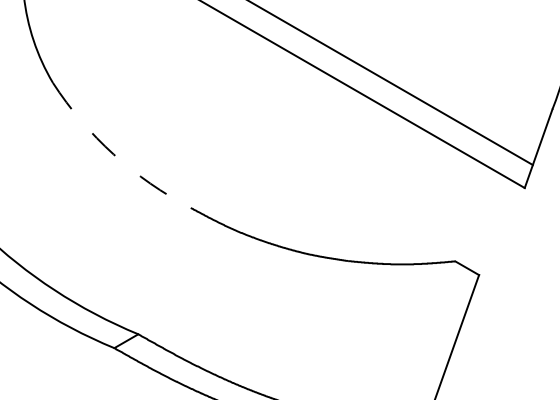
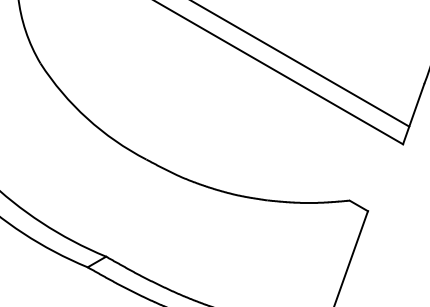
arc: (114, 154) -> (87, 118), dashed -> solid

